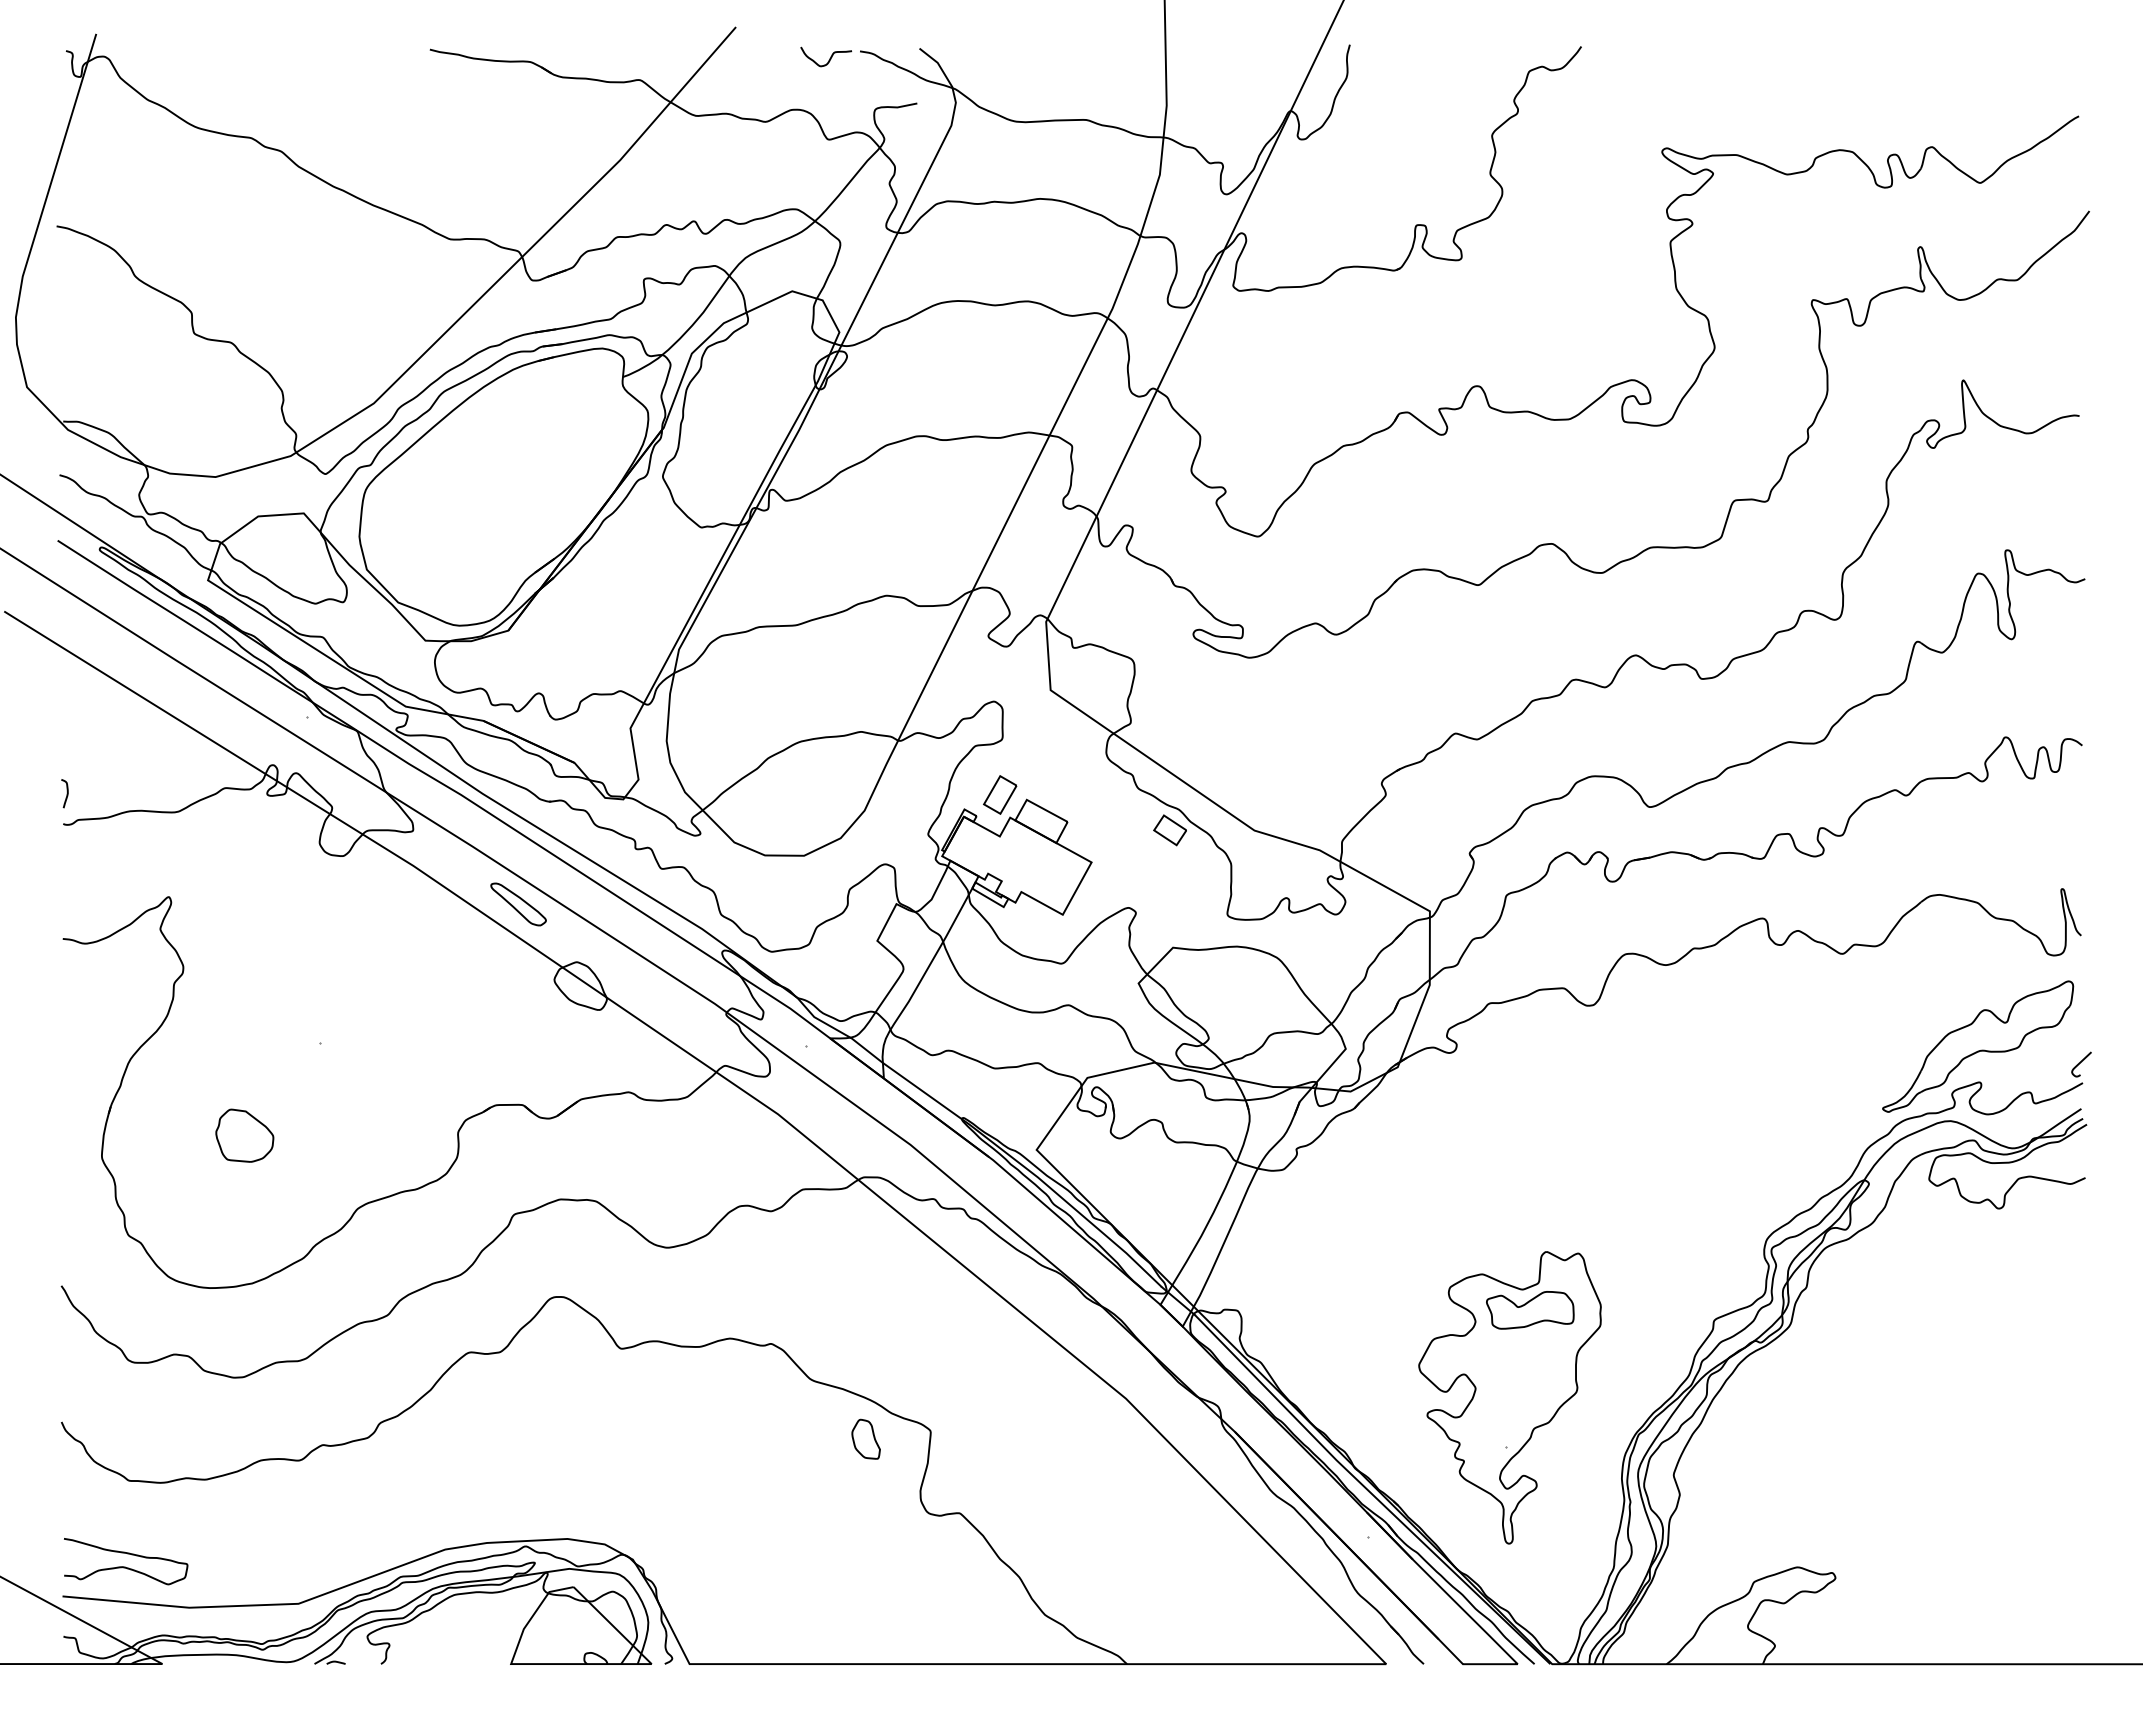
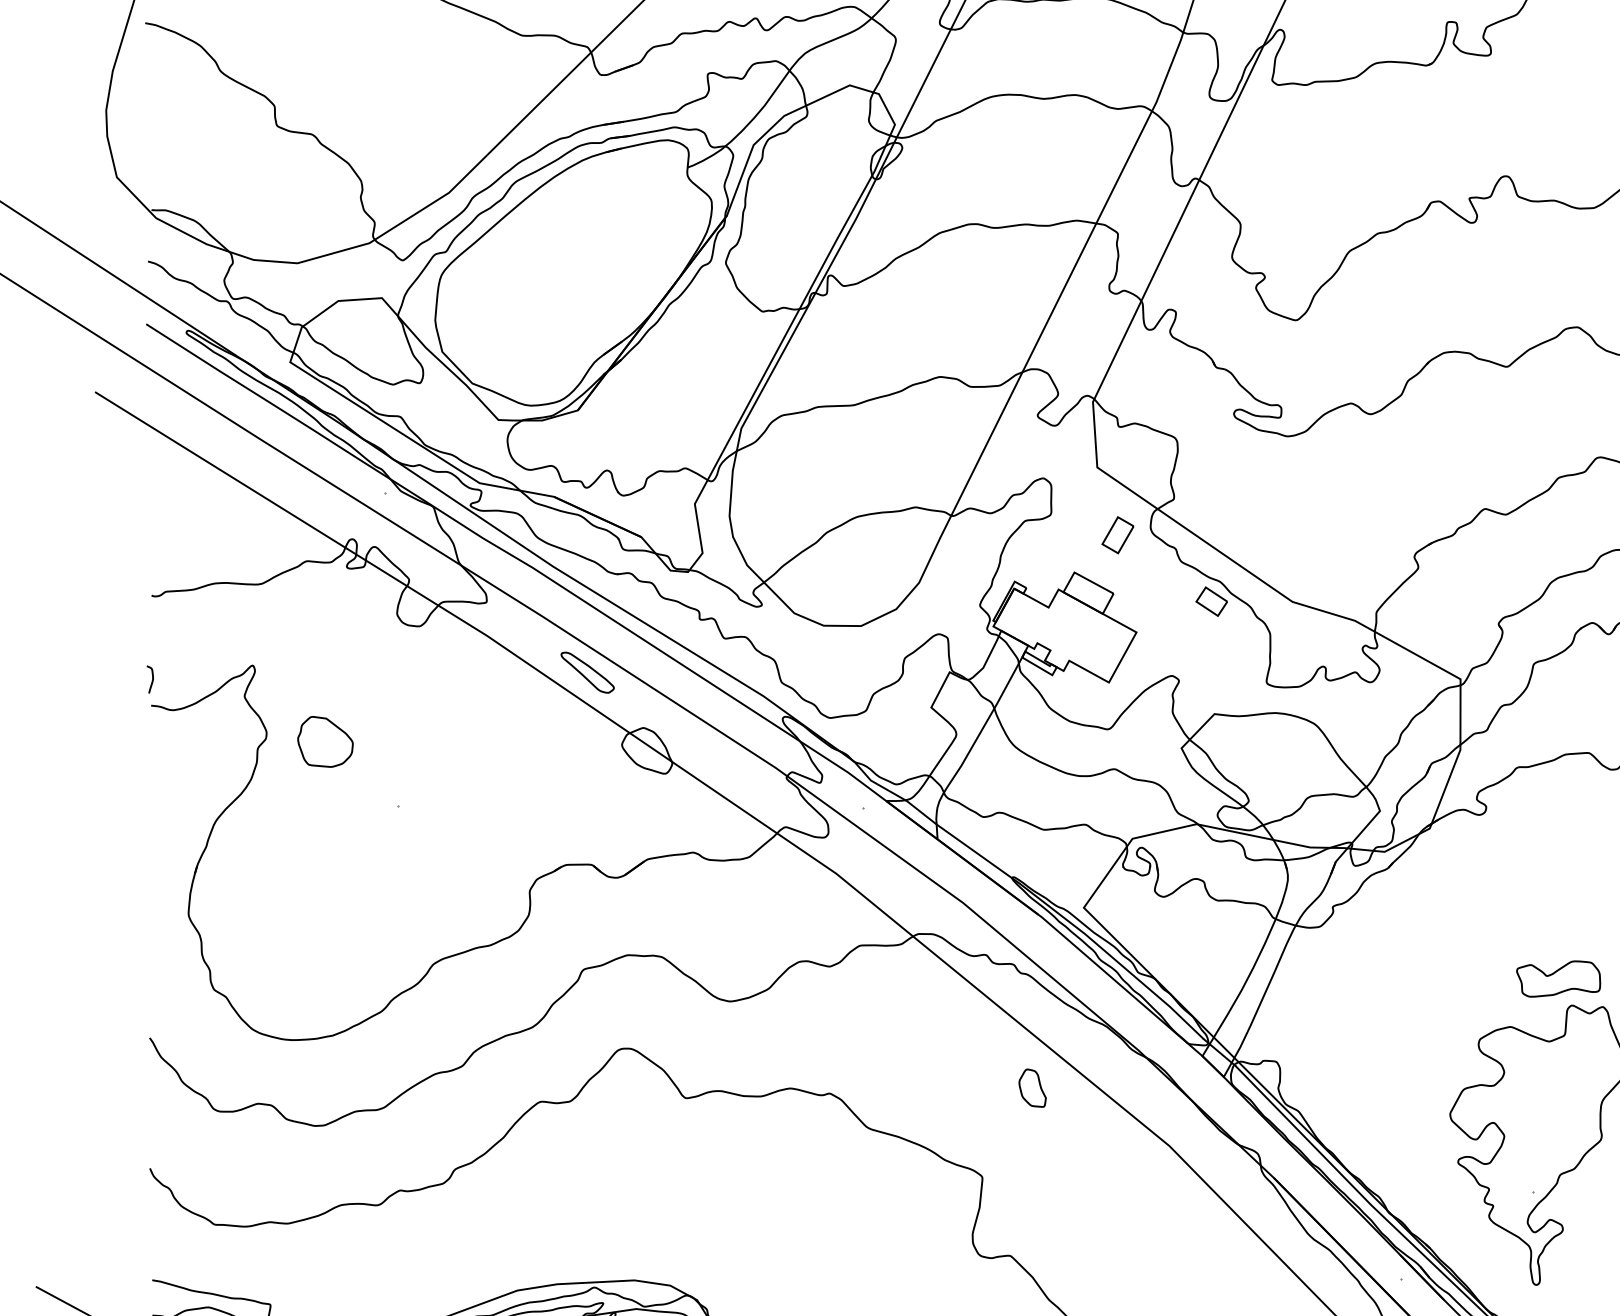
curve: (66, 793) -> (151, 679), moved
part: (1000, 794) -> (1118, 534), moved
part: (244, 1135) -> (325, 741), moved
part: (1530, 1310) -> (1558, 979), moved
part: (865, 1438) -> (1032, 1087), moved

